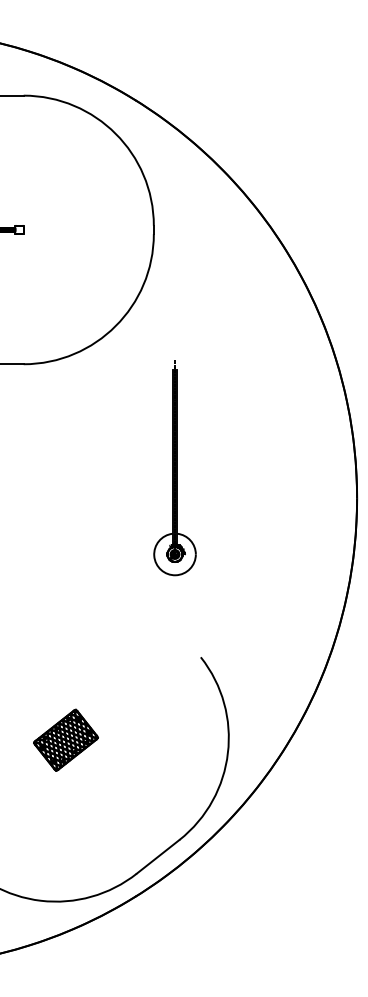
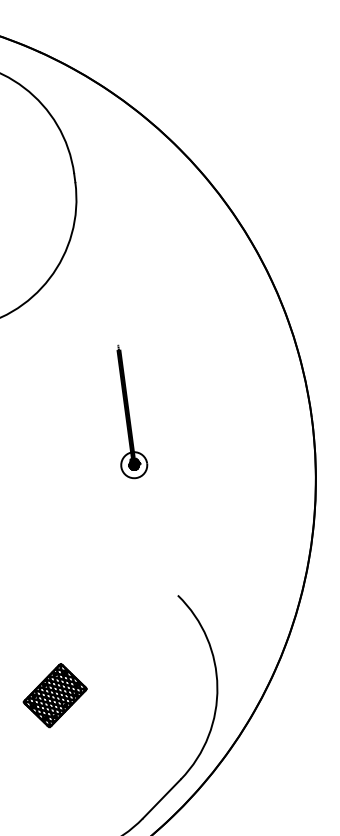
part: (174, 468) -> (126, 411), size x0.62

